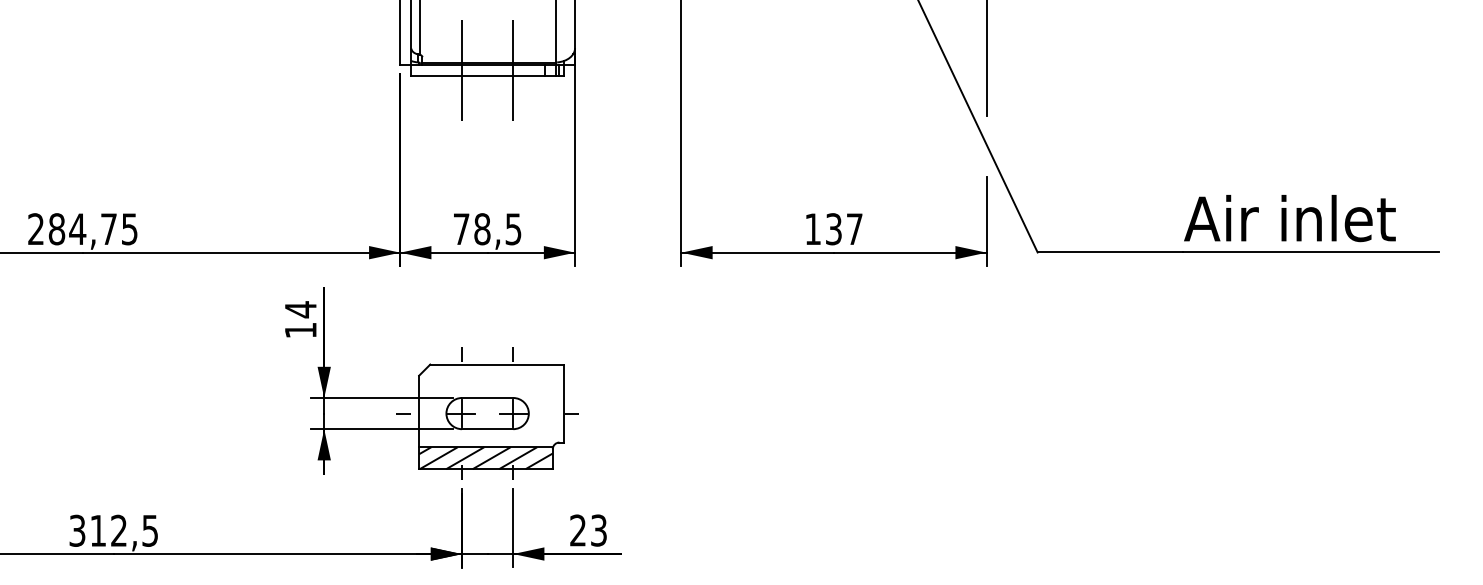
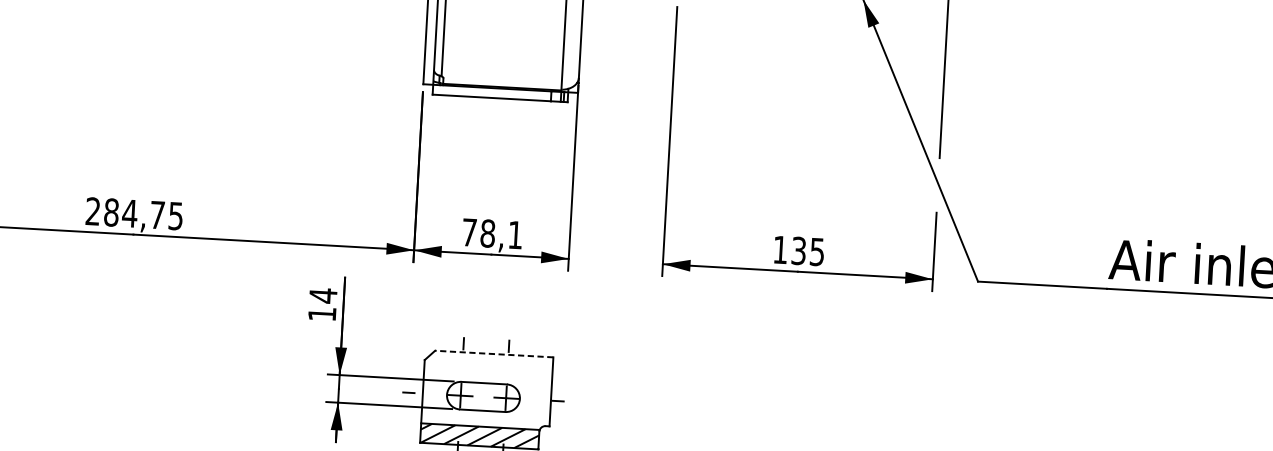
line: (462, 70) -> (478, 92), removed
line: (513, 70) -> (523, 94), removed
text: (513, 229) -> (515, 235), 78,5 -> 78,1
text: (854, 229) -> (817, 252), 137 -> 135
line: (497, 364) -> (494, 354), solid -> dashed

